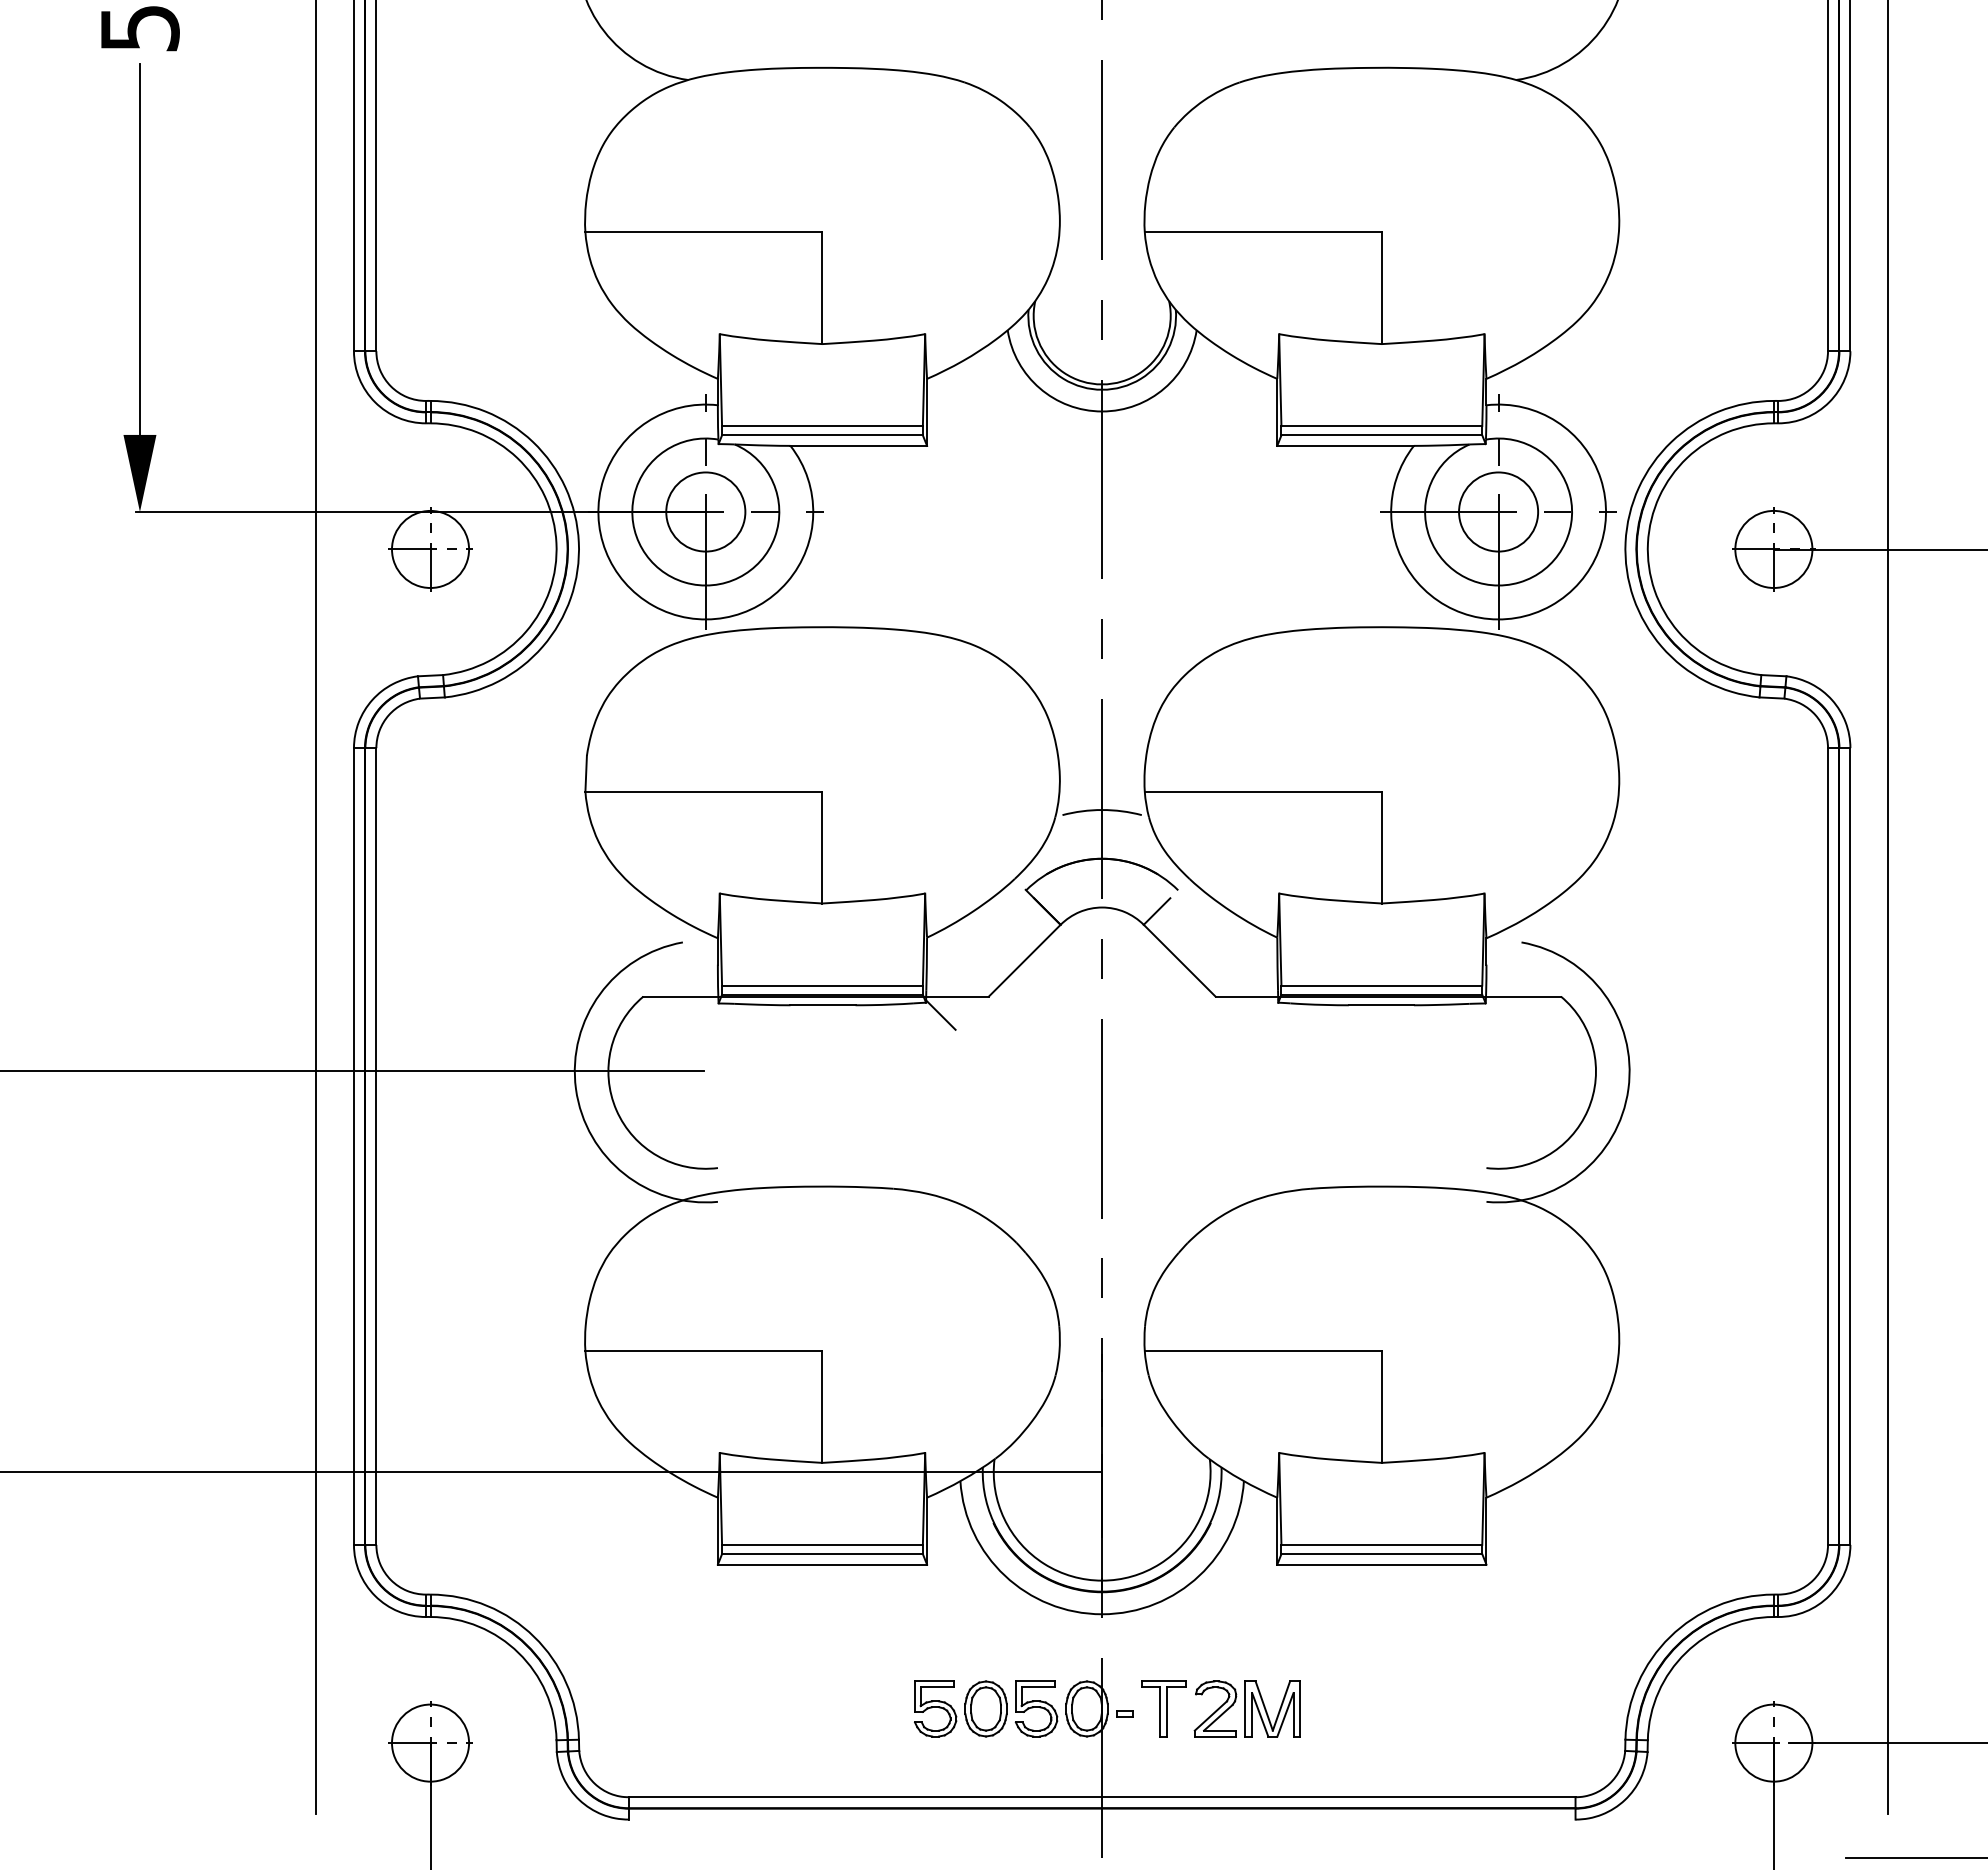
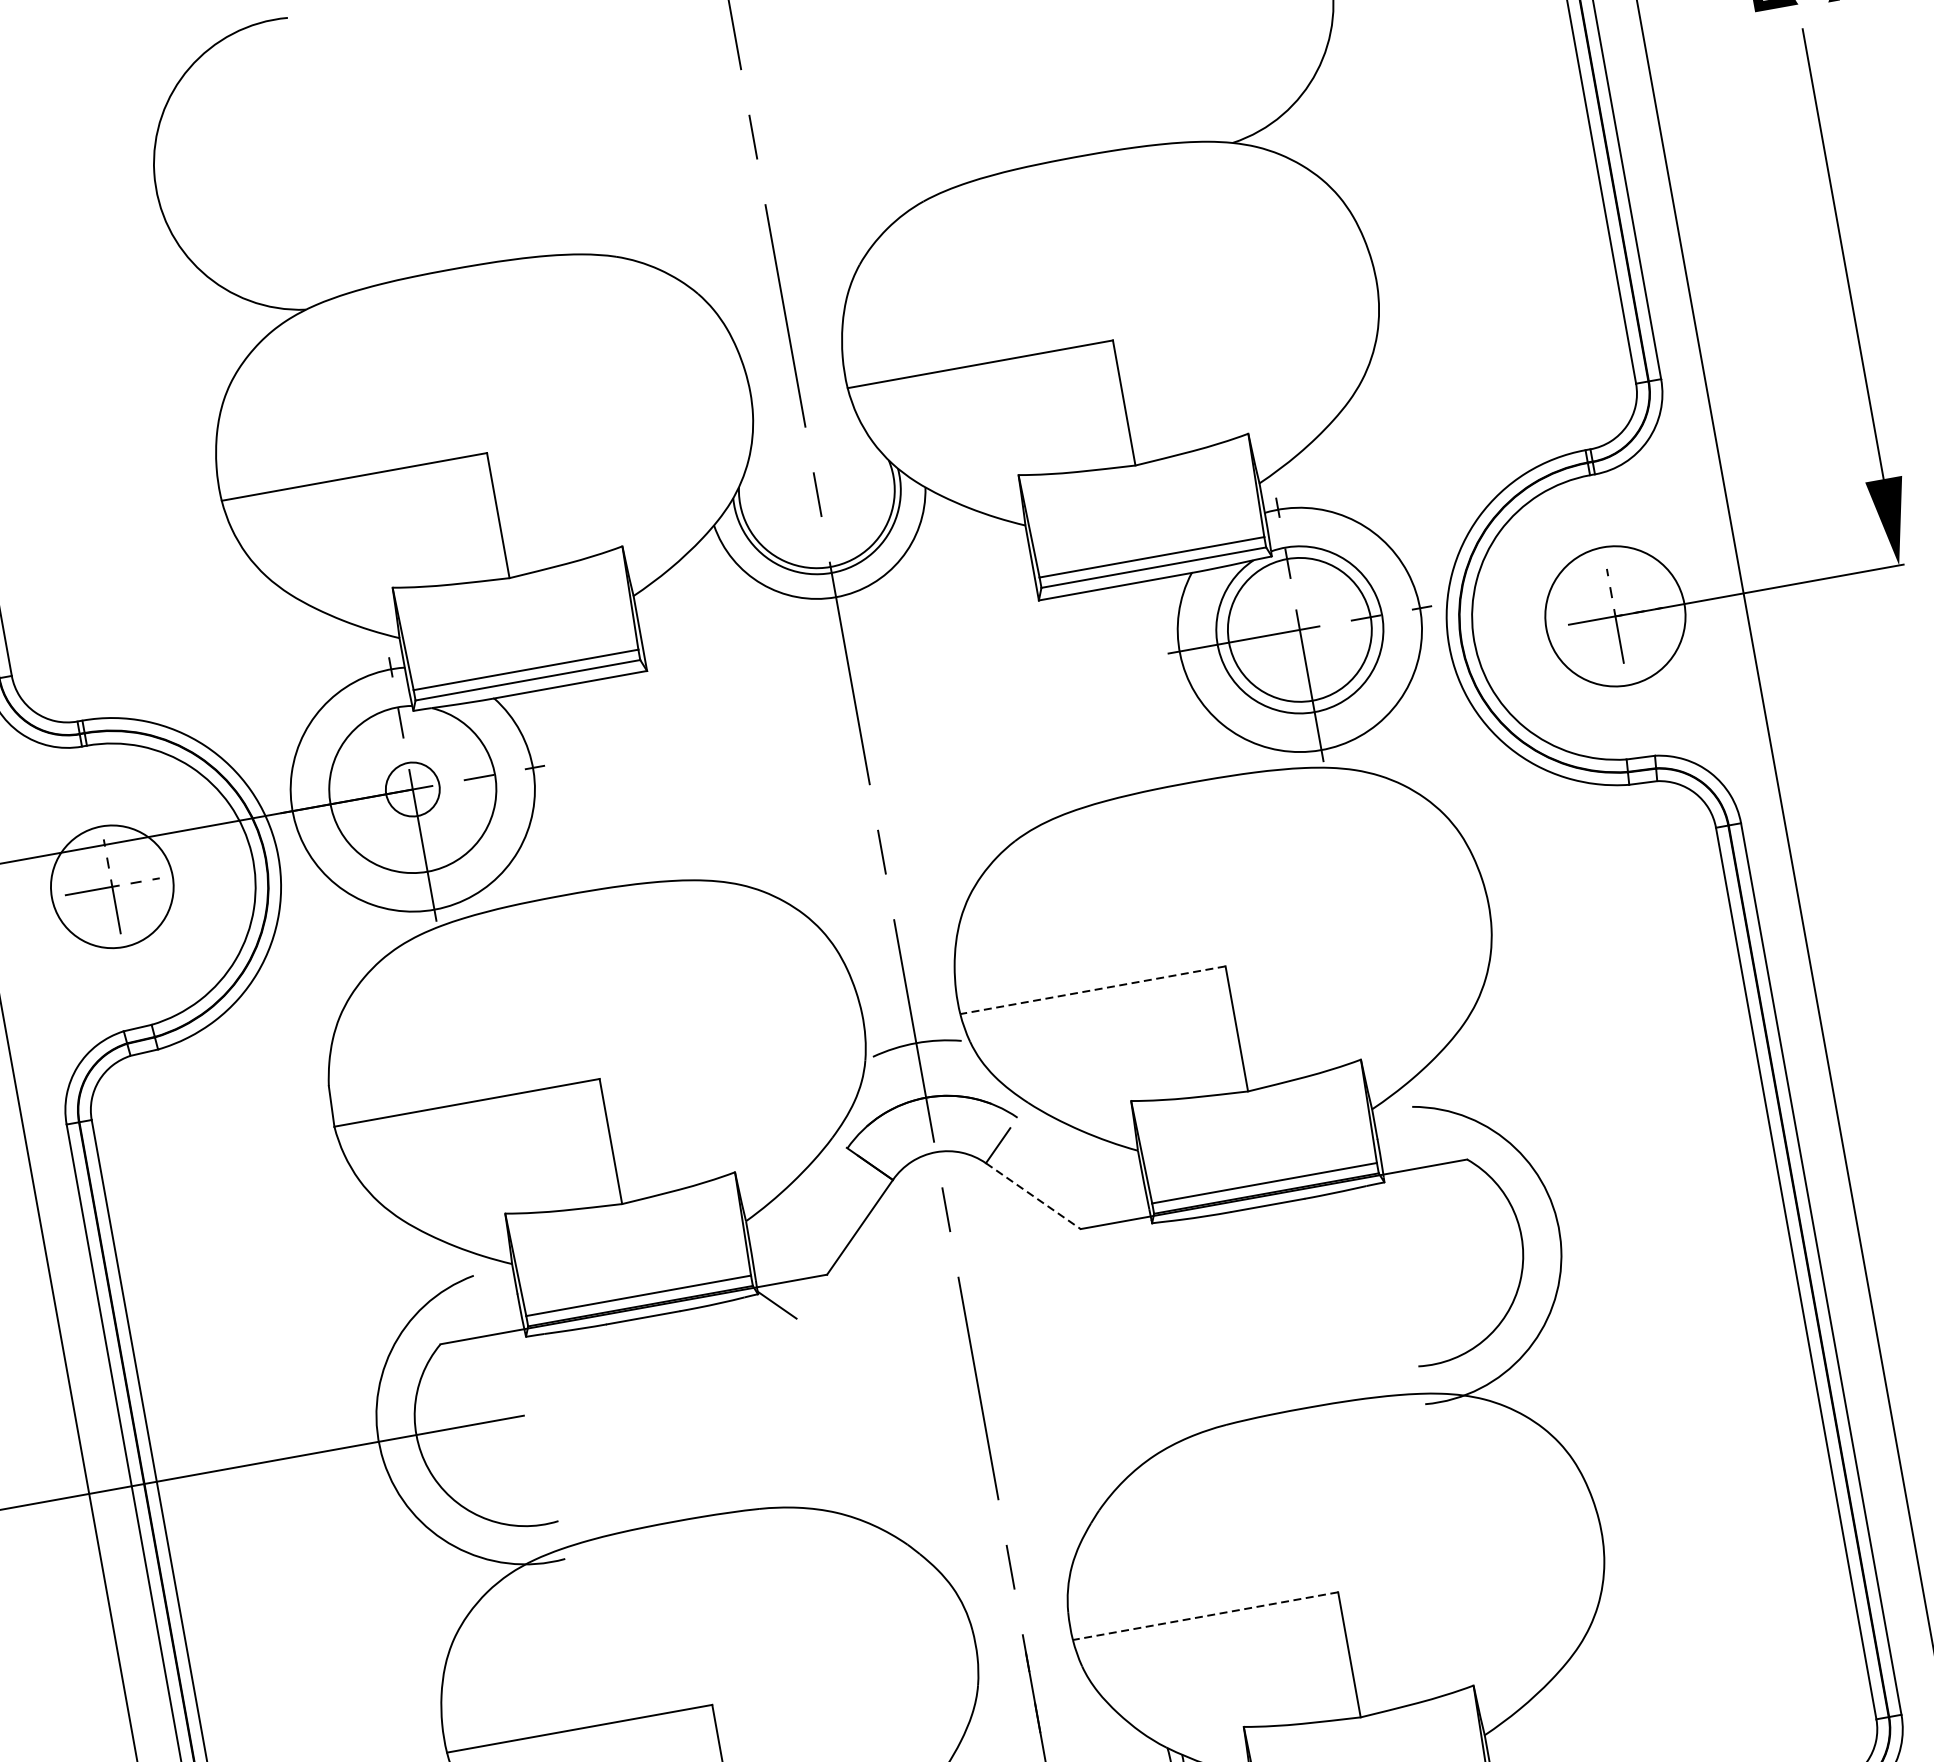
circle: (705, 511) -> (412, 788), size x0.6
circle: (1498, 511) -> (1299, 629), size x1.6
circle: (430, 549) -> (112, 886), size x1.4
circle: (1773, 549) -> (1615, 616), size x1.6
line: (1263, 791) -> (1093, 989), solid -> dashed
line: (1179, 960) -> (1033, 1195), solid -> dashed
line: (1263, 1351) -> (1205, 1616), solid -> dashed

